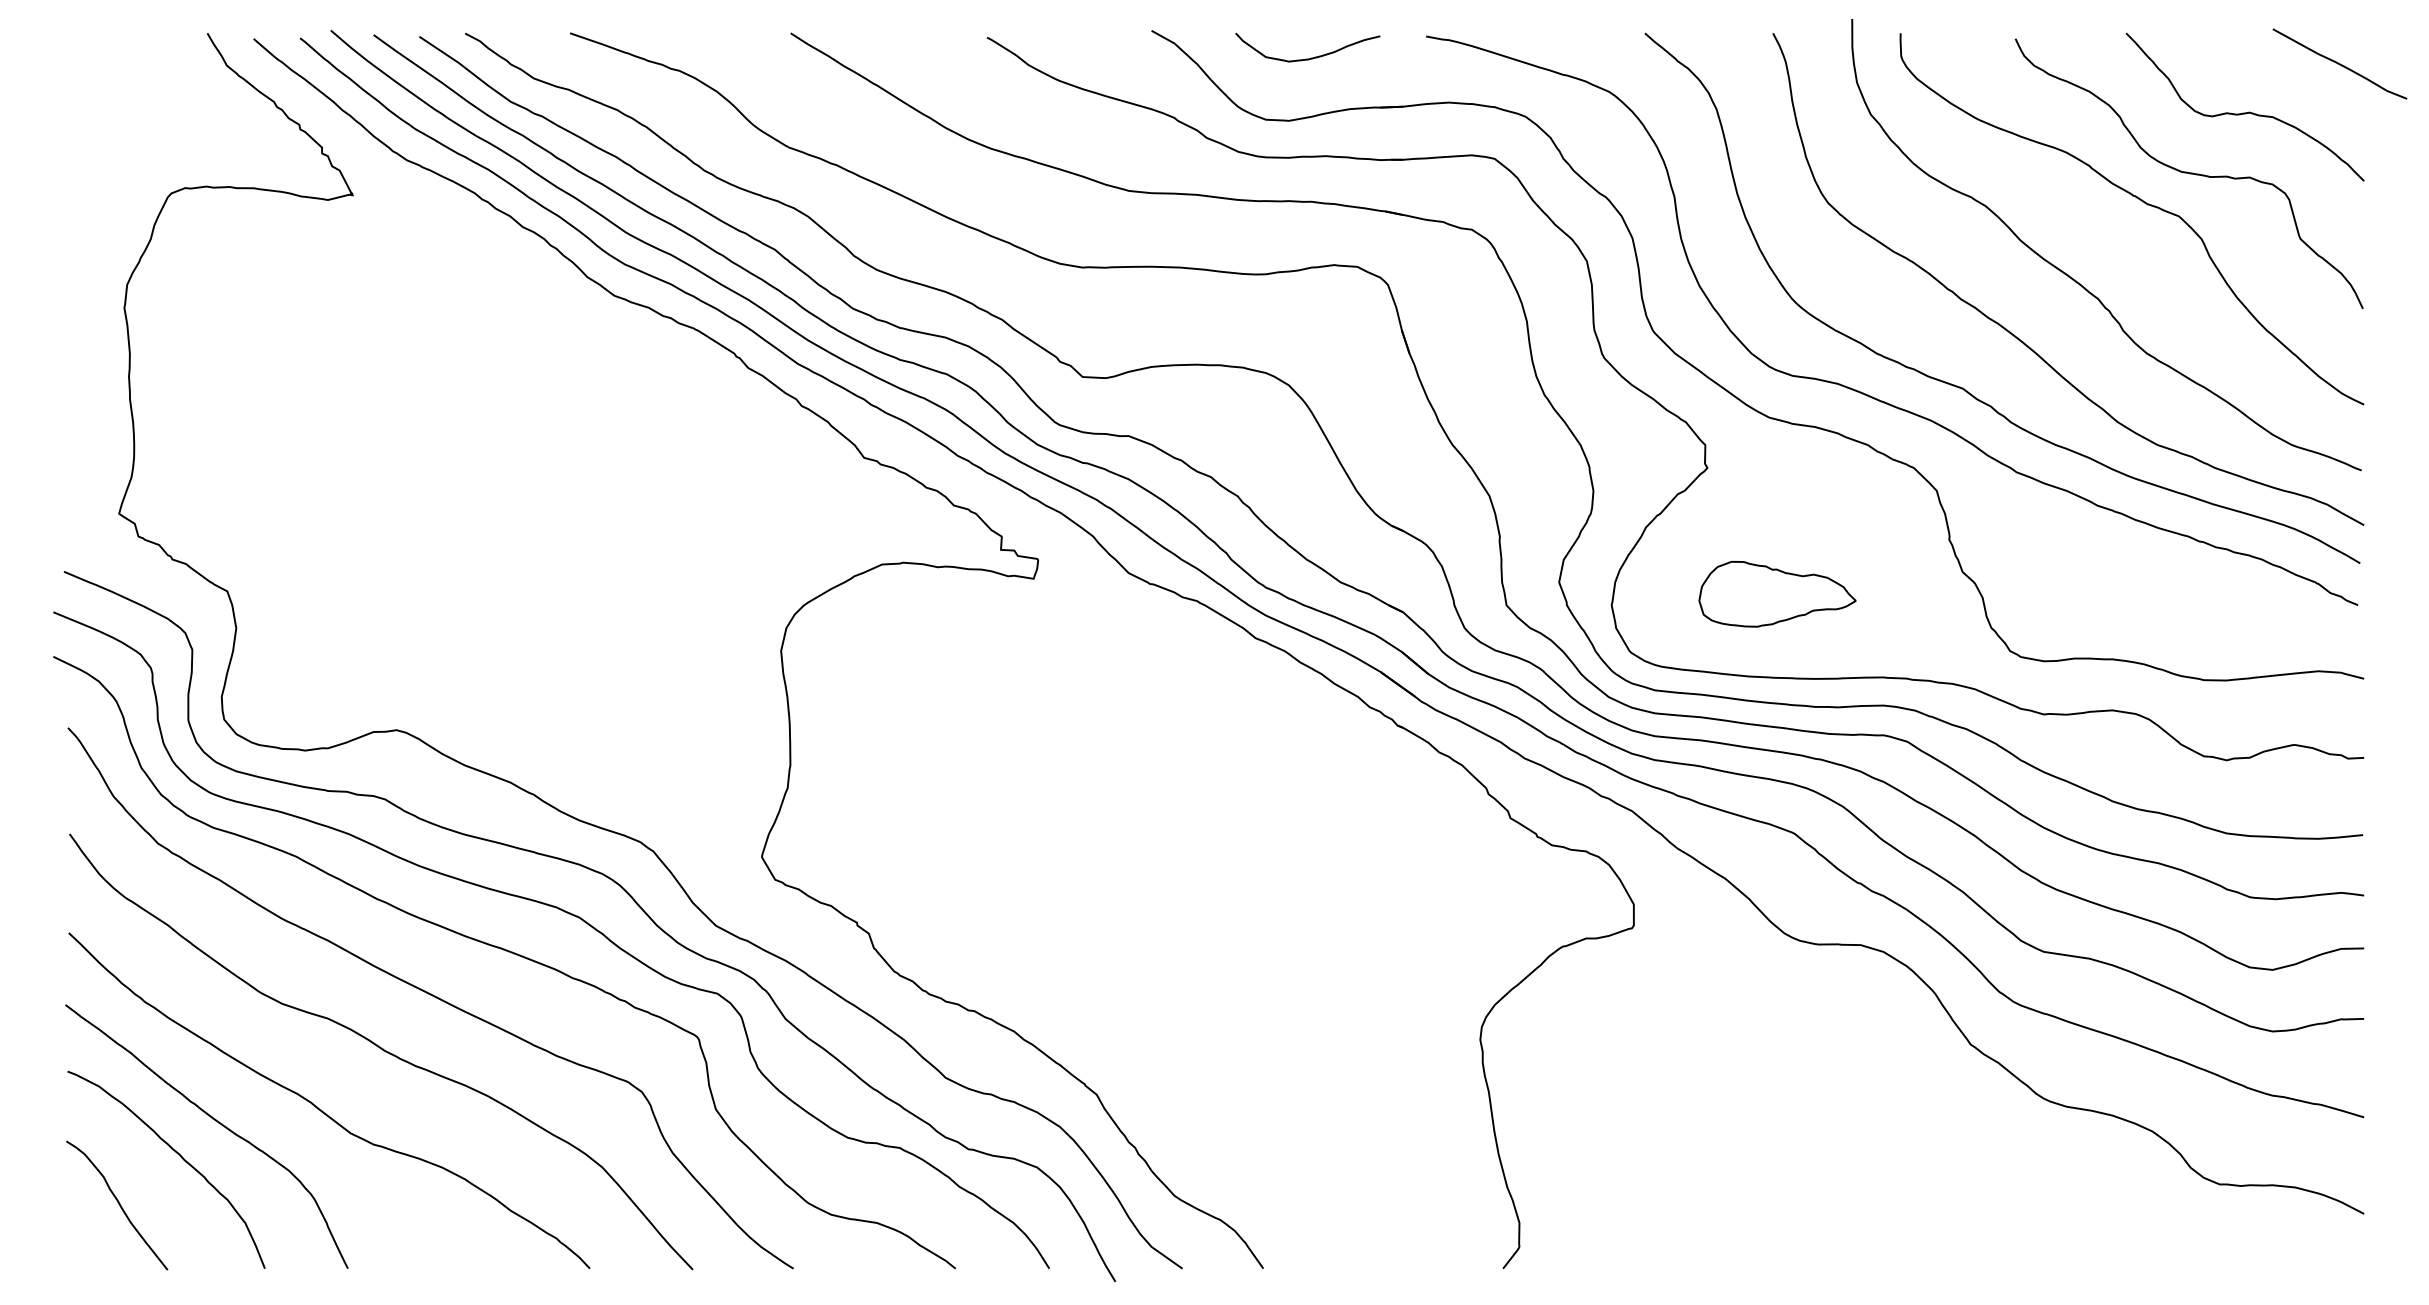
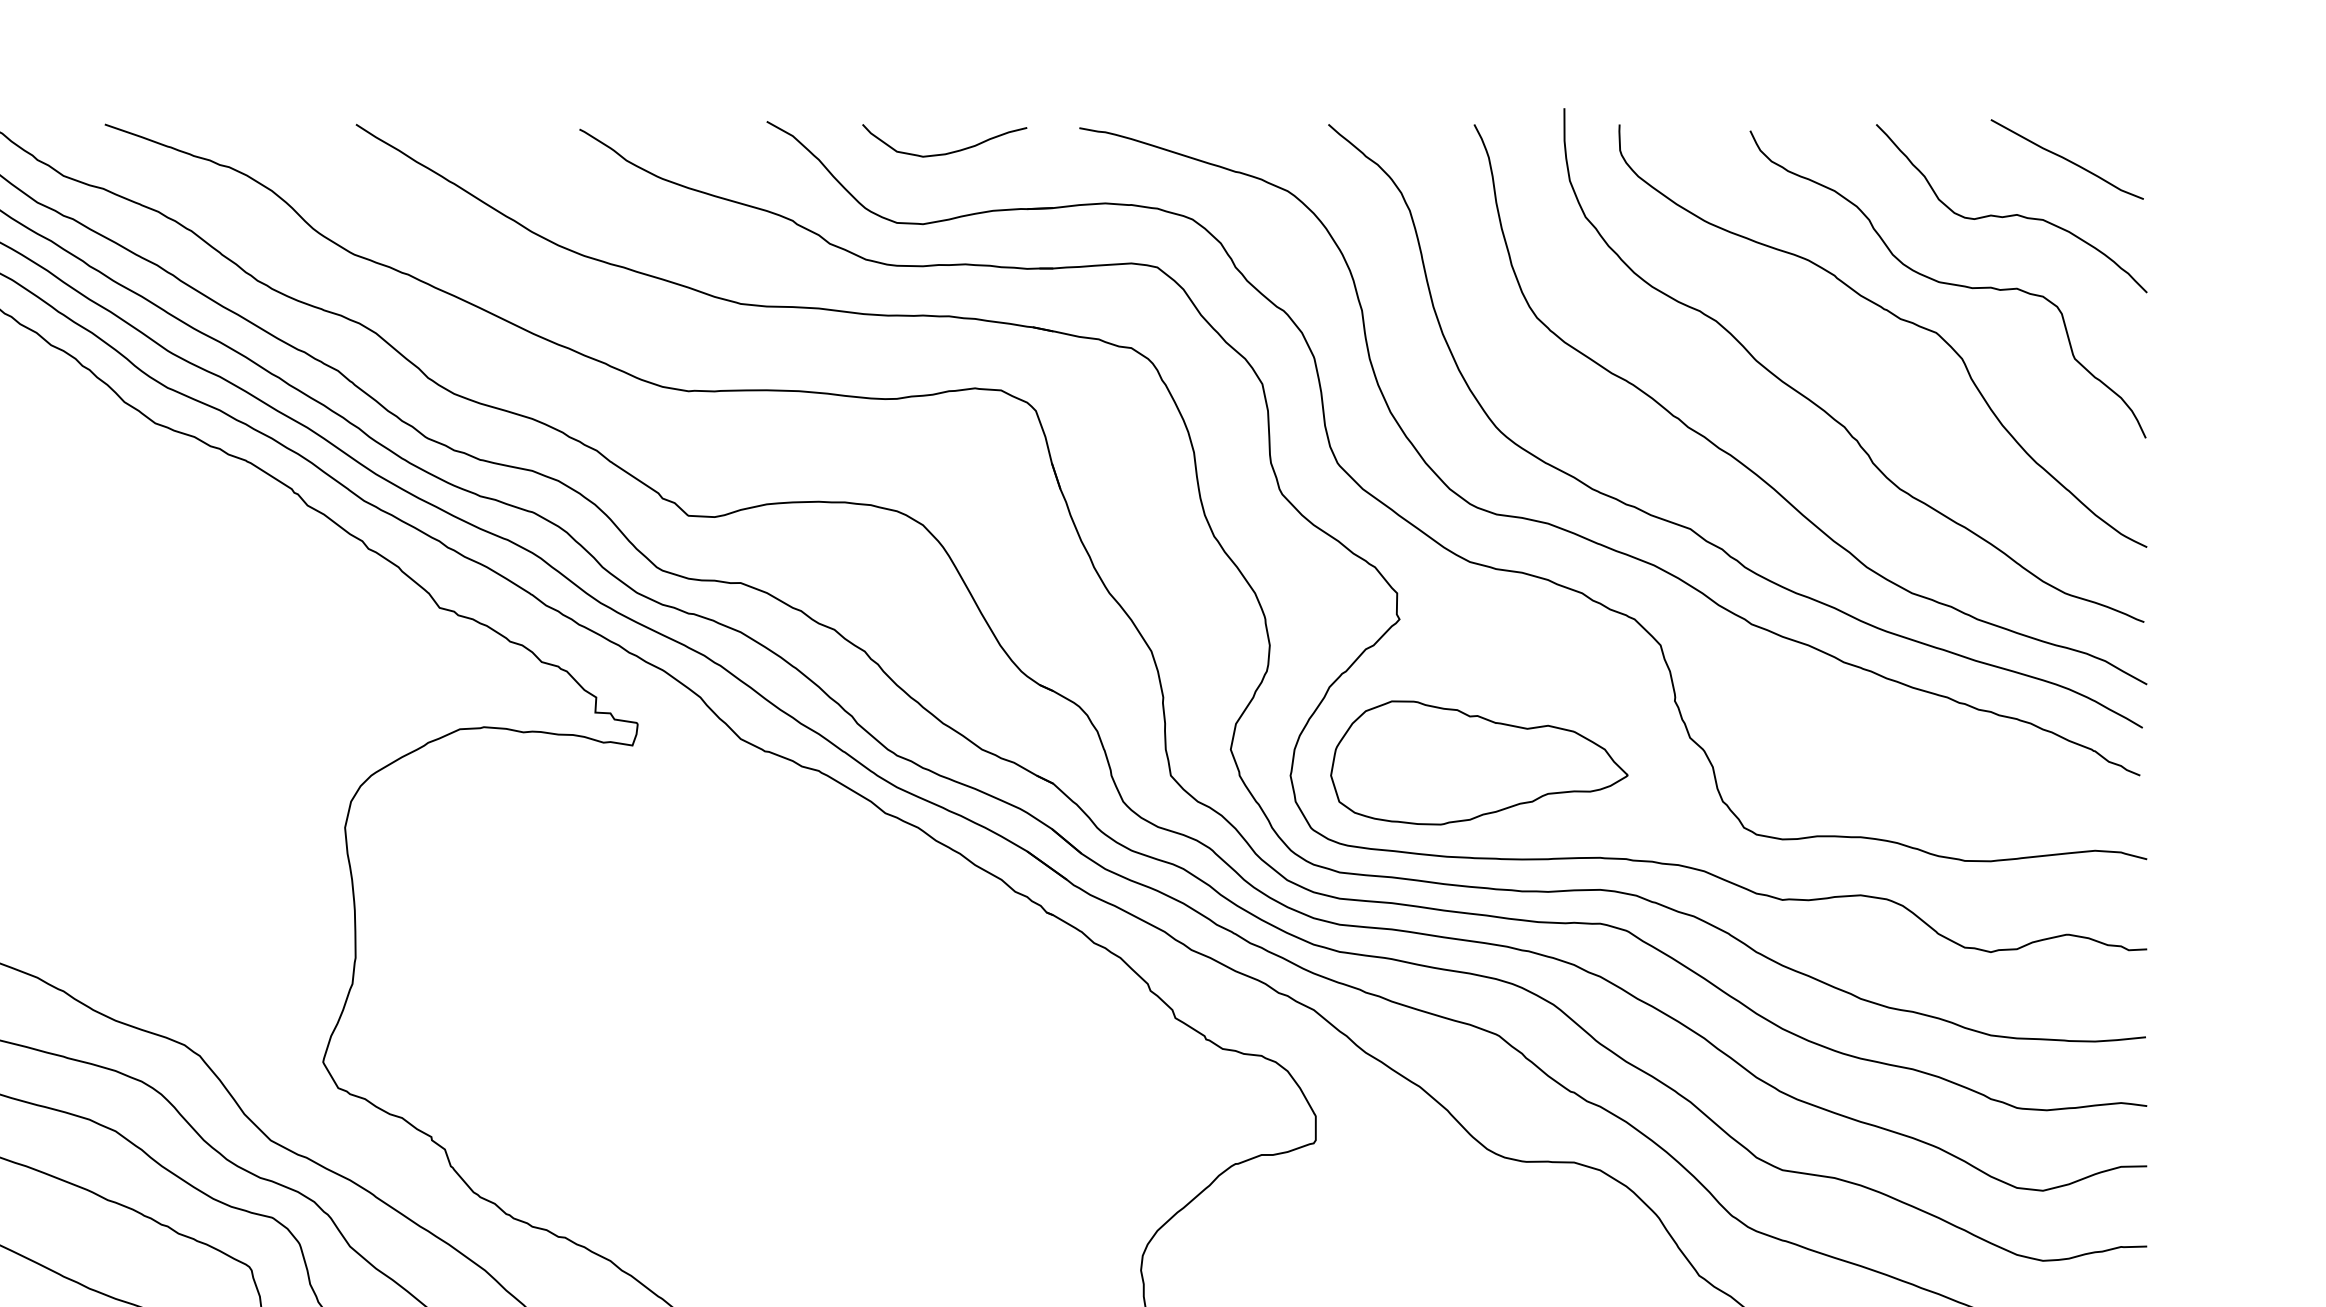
curve: (2339, 63) -> (2066, 158), moved
part: (1777, 594) -> (1479, 763), size x1.67

